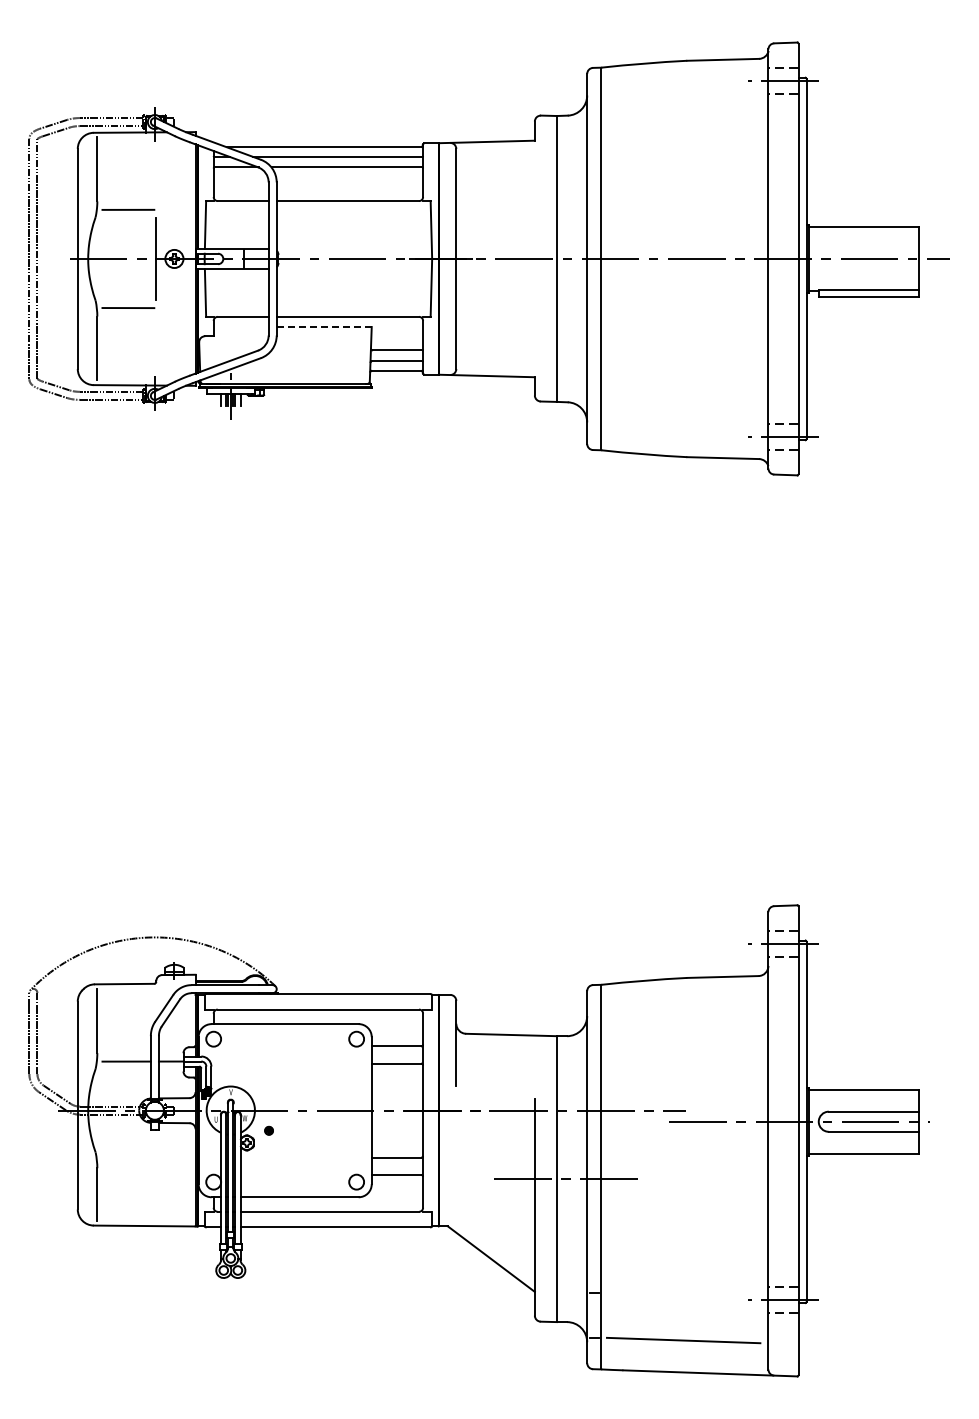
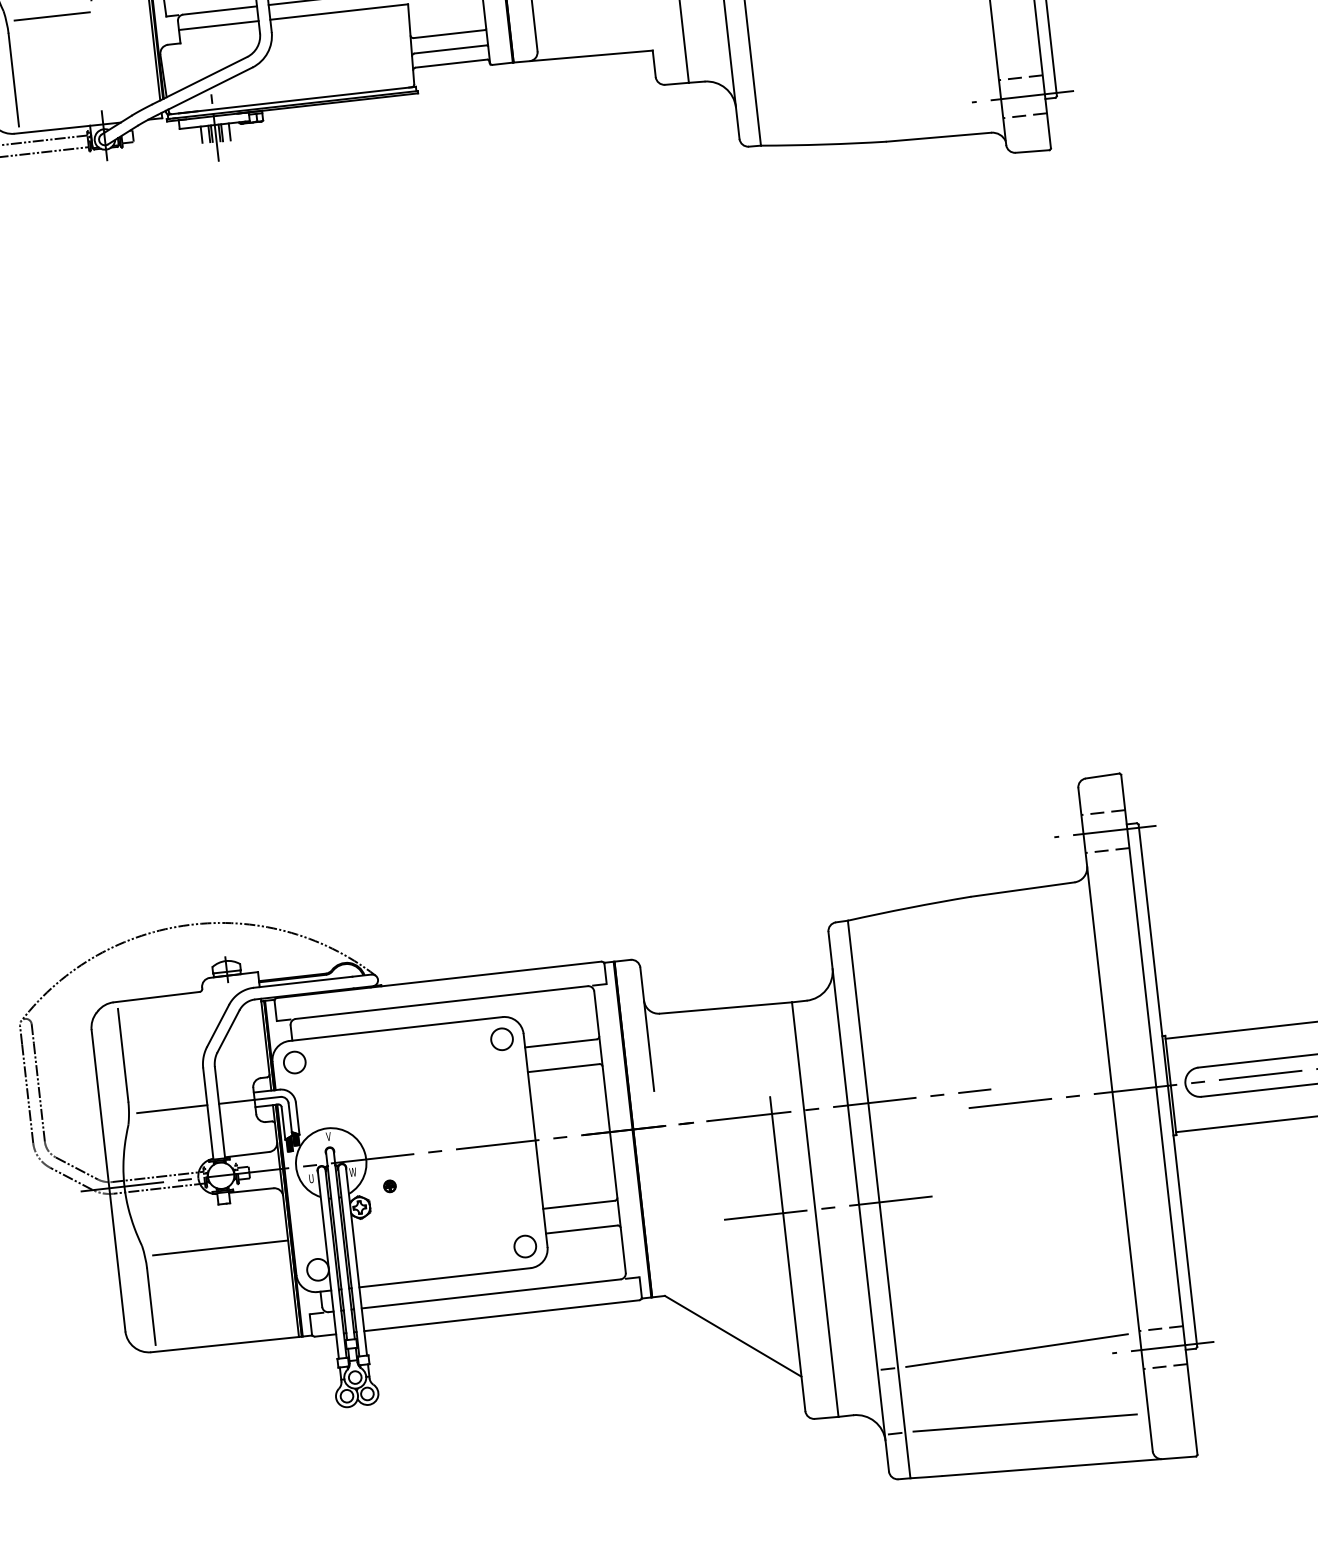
line: (240, 327) -> (217, 26), added
line: (324, 327) -> (339, 12), dashed -> solid
line: (148, 1159) -> (219, 1247), added
line: (683, 1290) -> (1016, 1350), added

